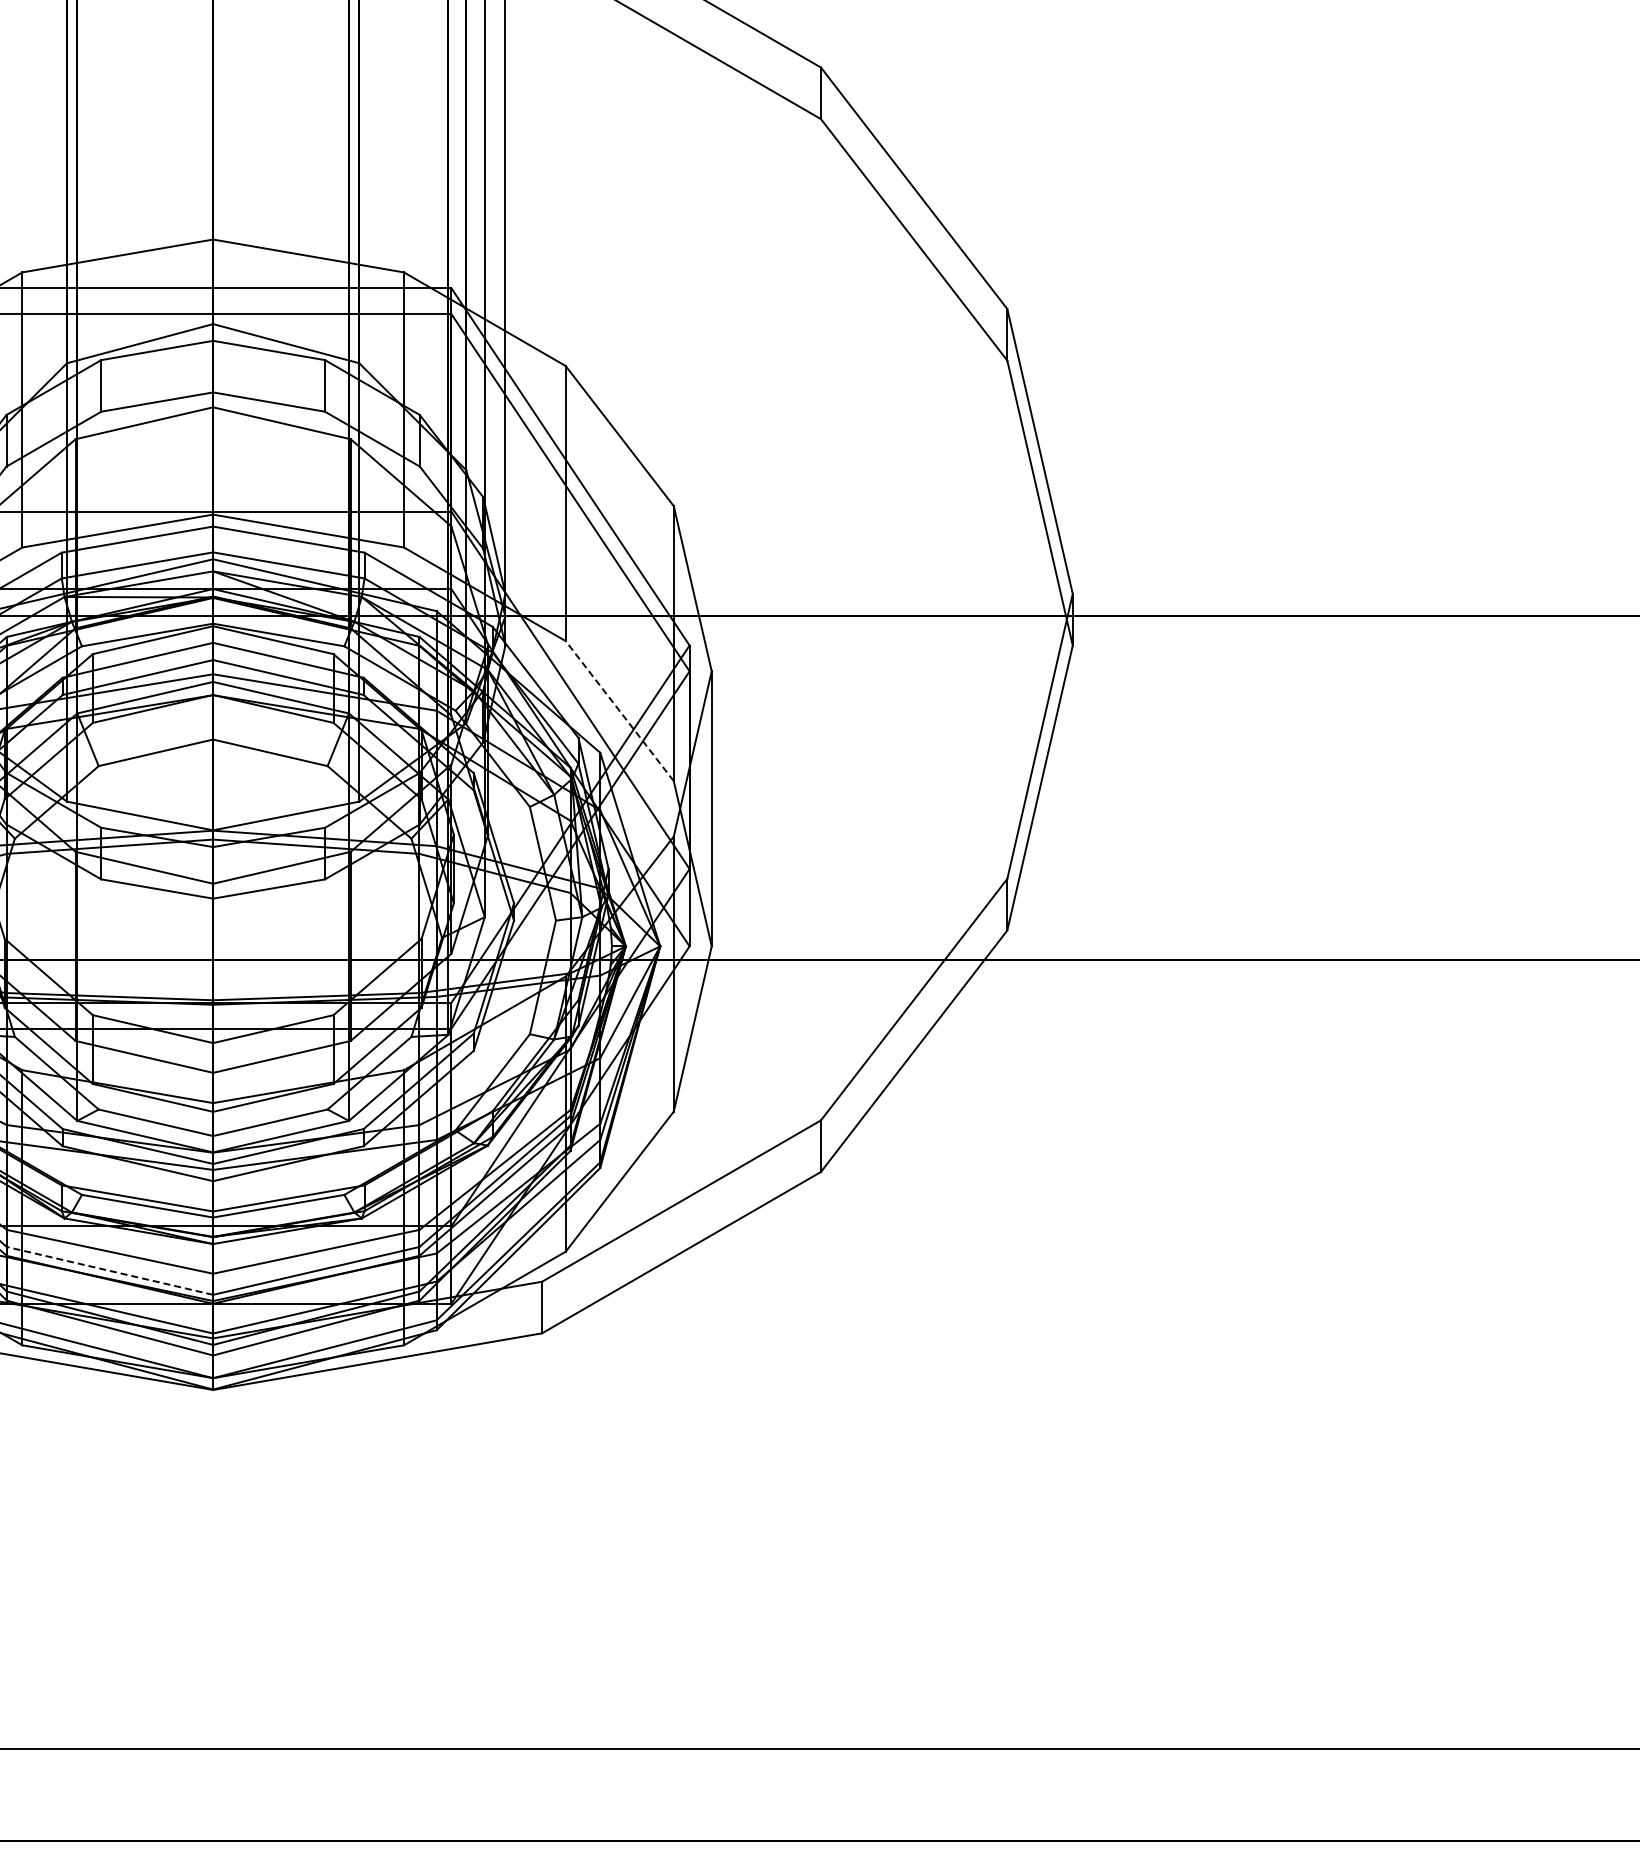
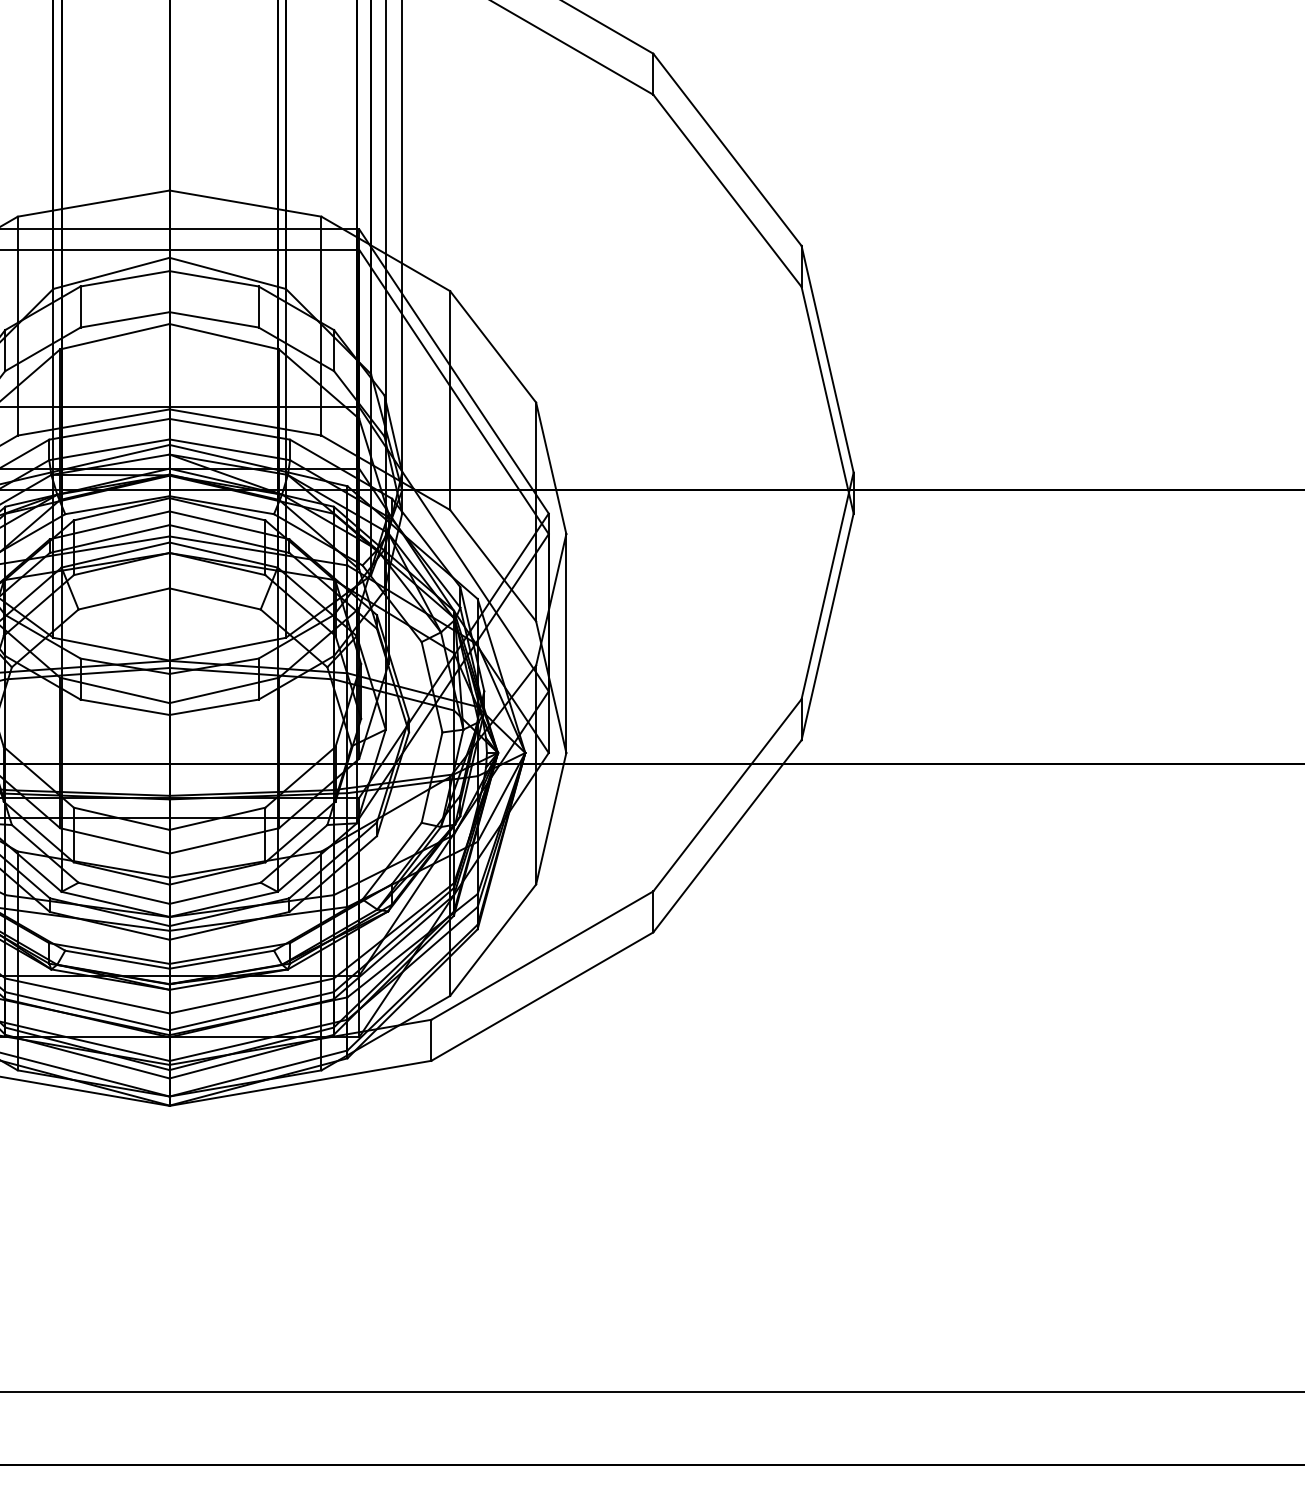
line: (619, 710) -> (492, 565), dashed -> solid
line: (110, 1270) -> (87, 1010), dashed -> solid

